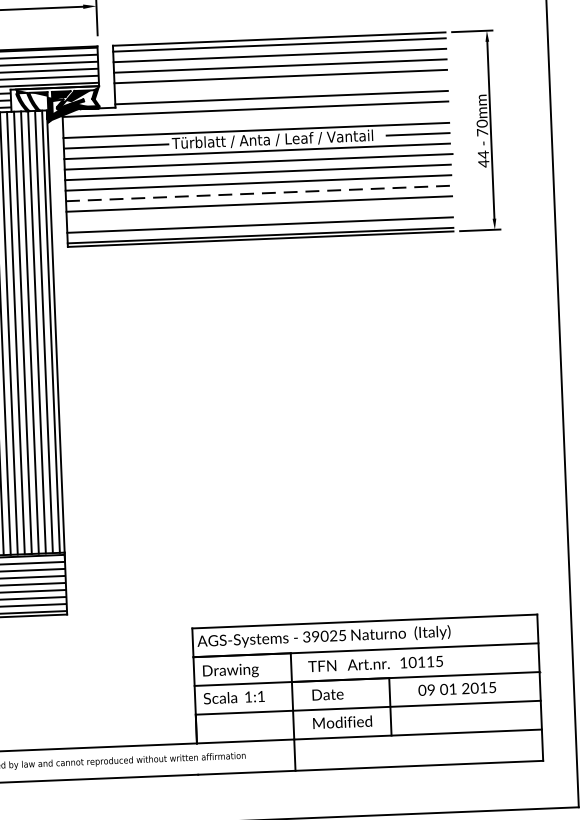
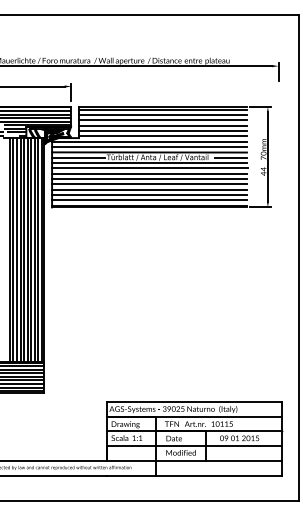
line: (280, 87) -> (162, 131), added
line: (255, 120) -> (149, 147), added
line: (260, 193) -> (150, 184), dashed -> solid
line: (259, 213) -> (149, 194), added

